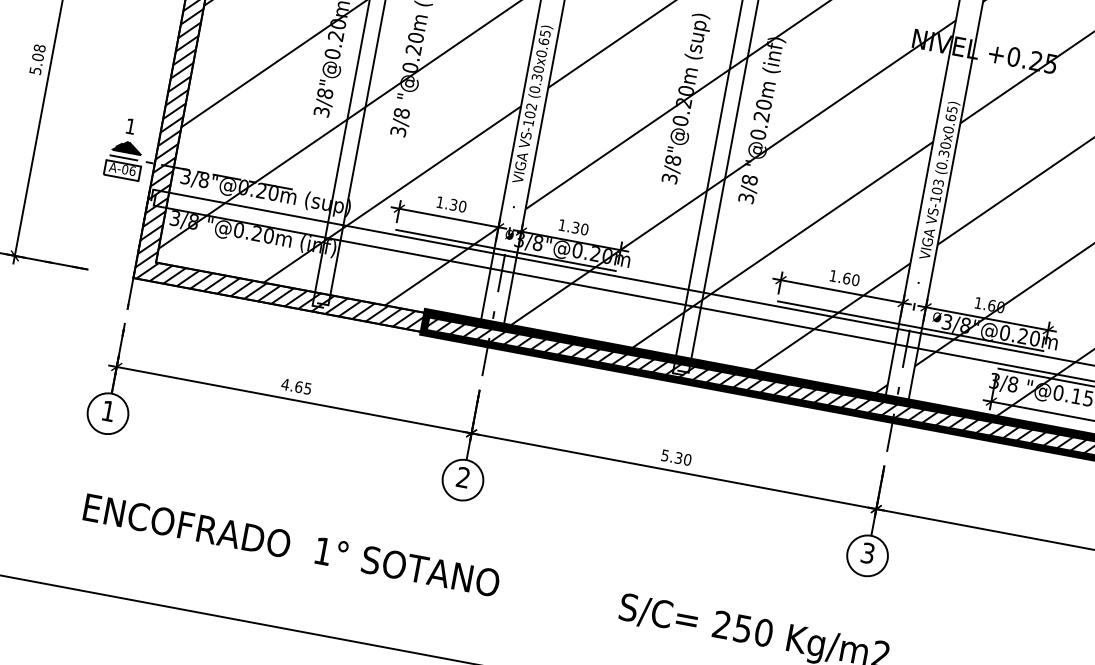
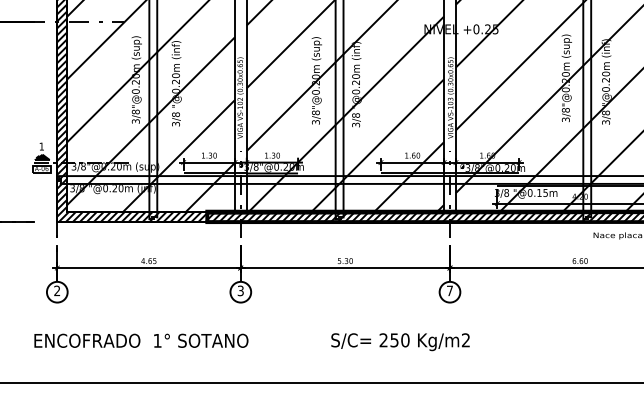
text: (109, 410) -> (57, 290), 1 -> 2
text: (462, 478) -> (240, 291), 2 -> 3
text: (292, 544) -> (141, 340), moved
text: (867, 552) -> (449, 290), 3 -> 7

